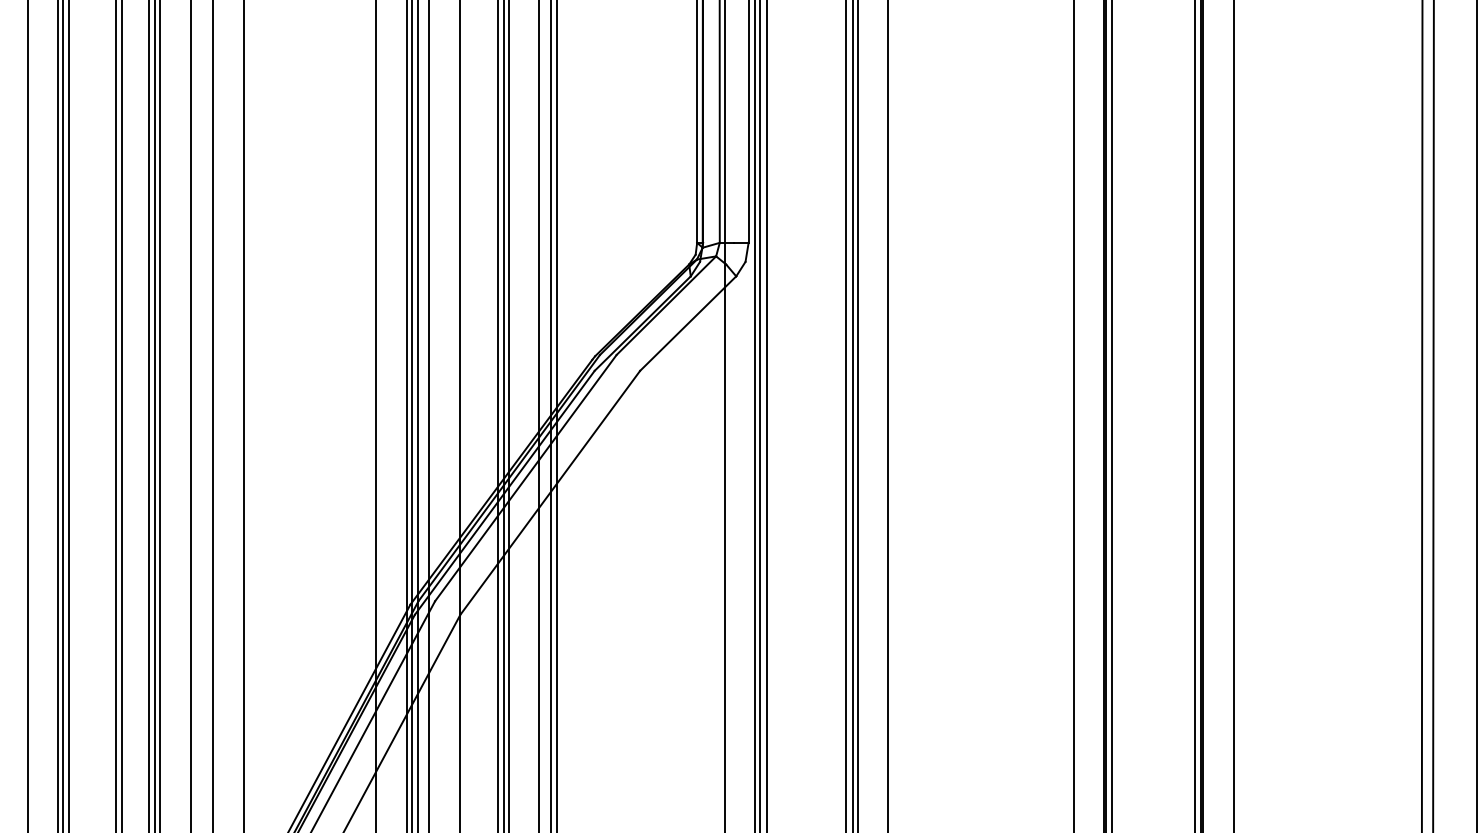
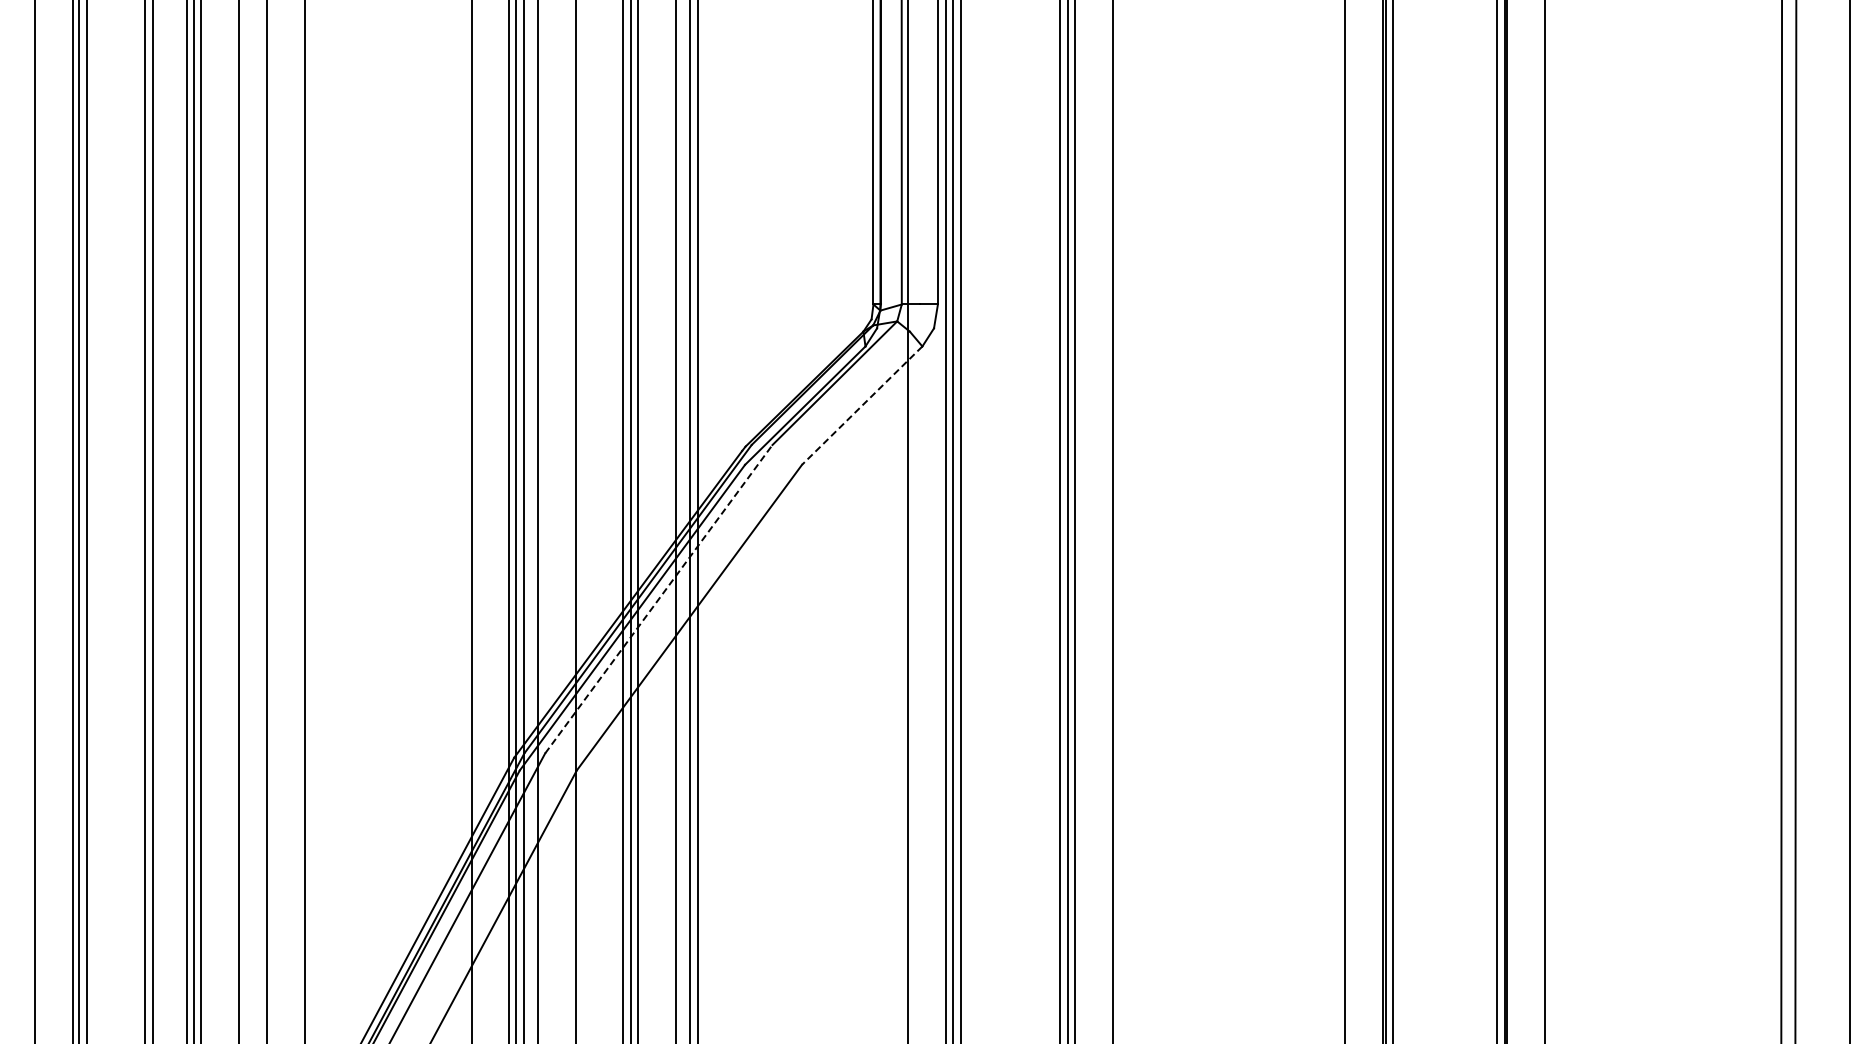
line: (687, 324) -> (861, 406), solid -> dashed
line: (525, 478) -> (658, 599), solid -> dashed

